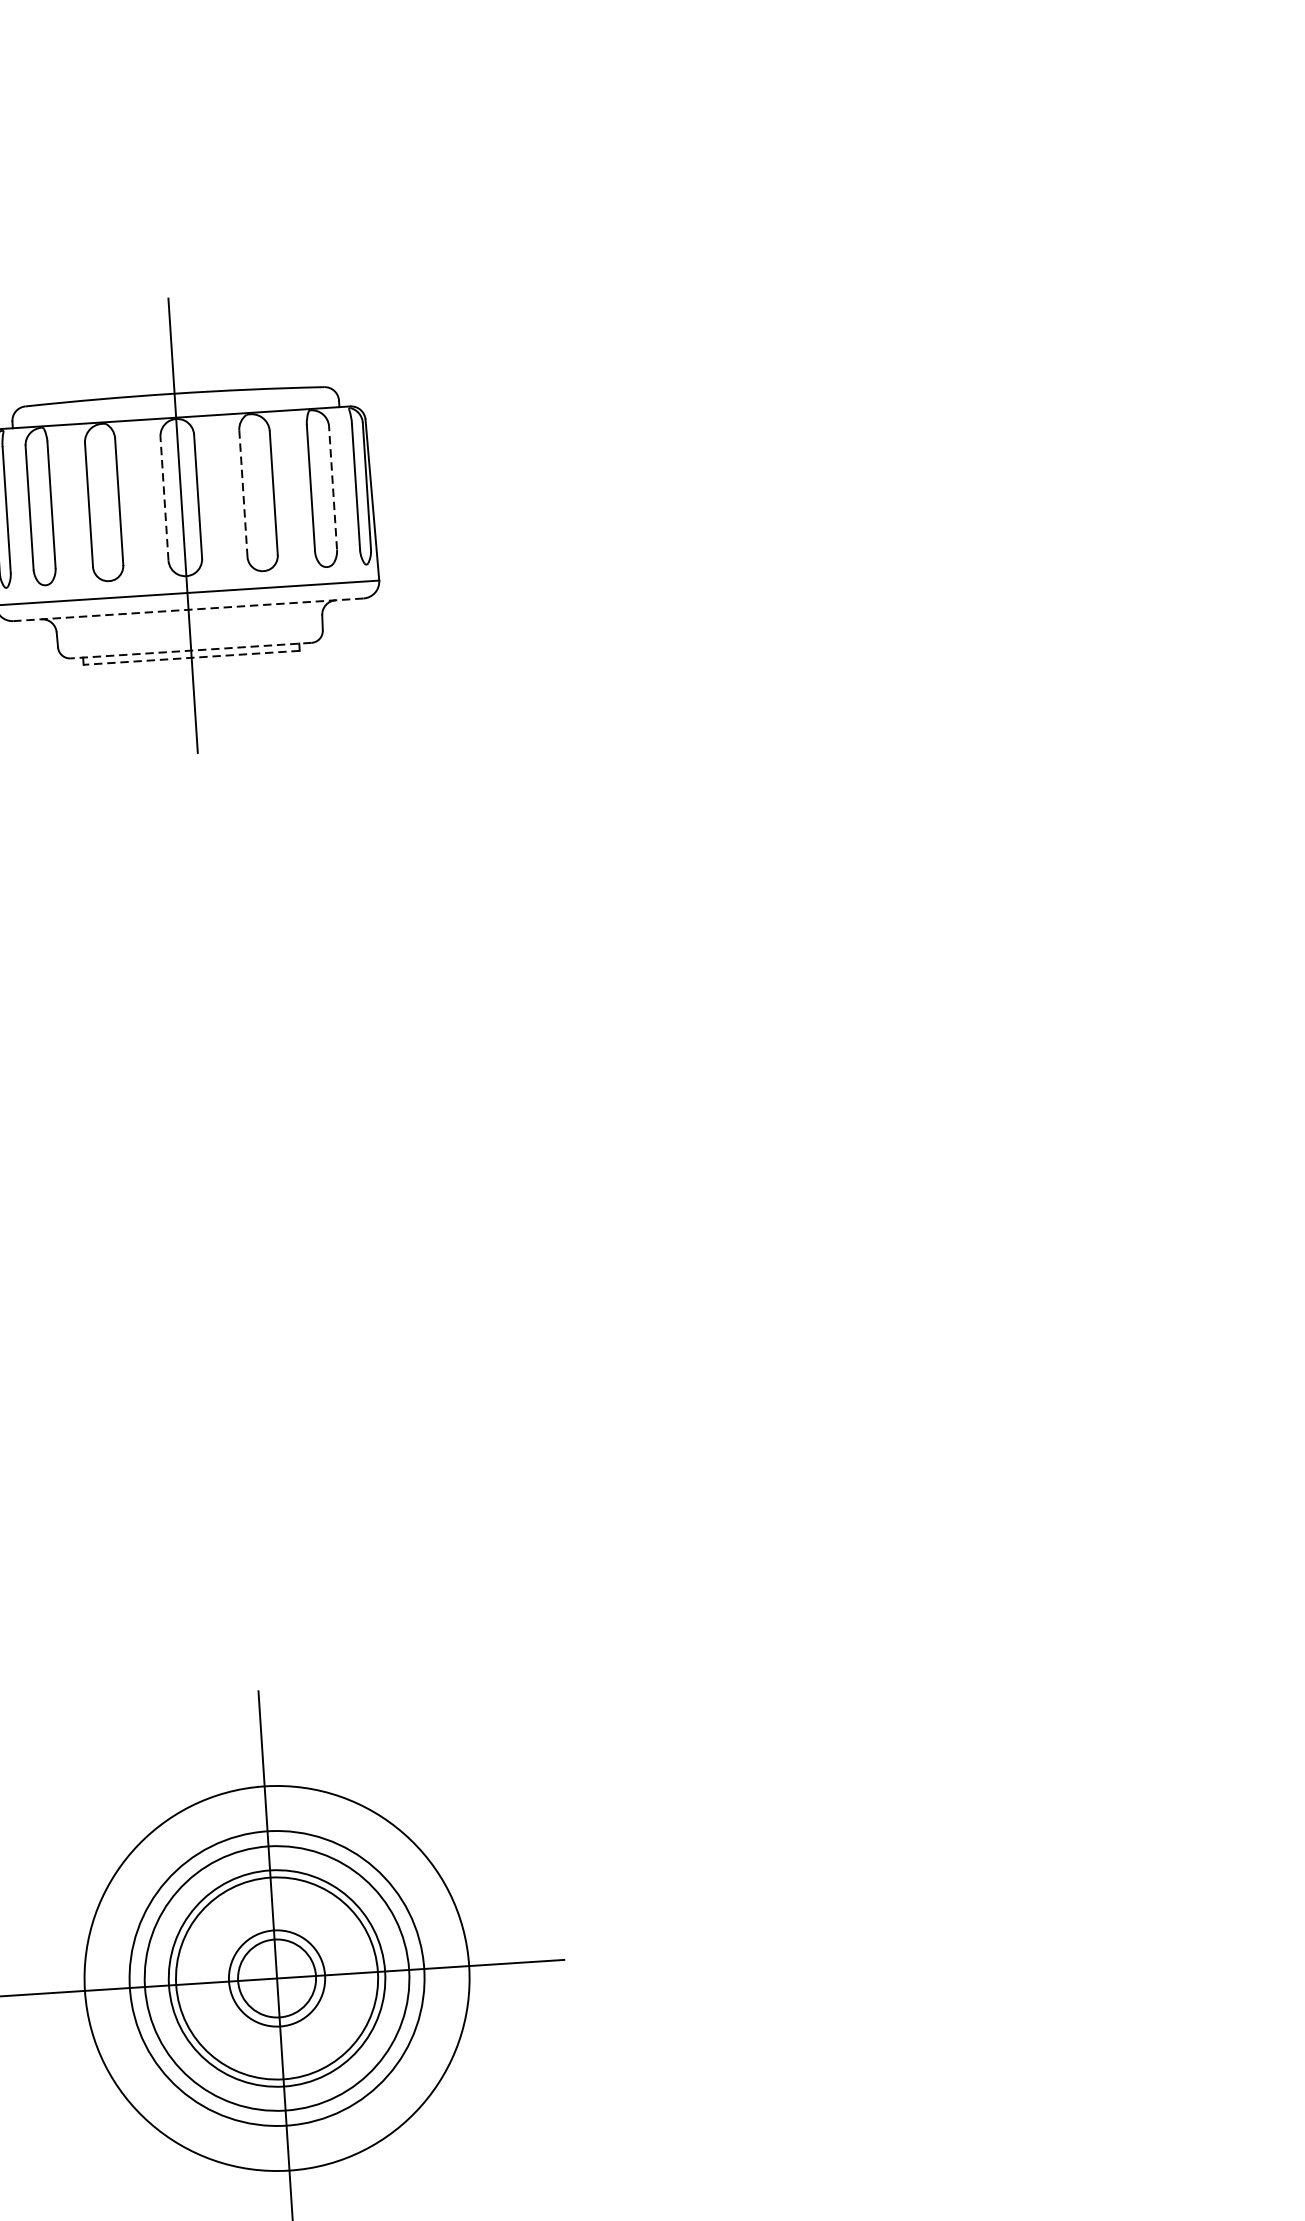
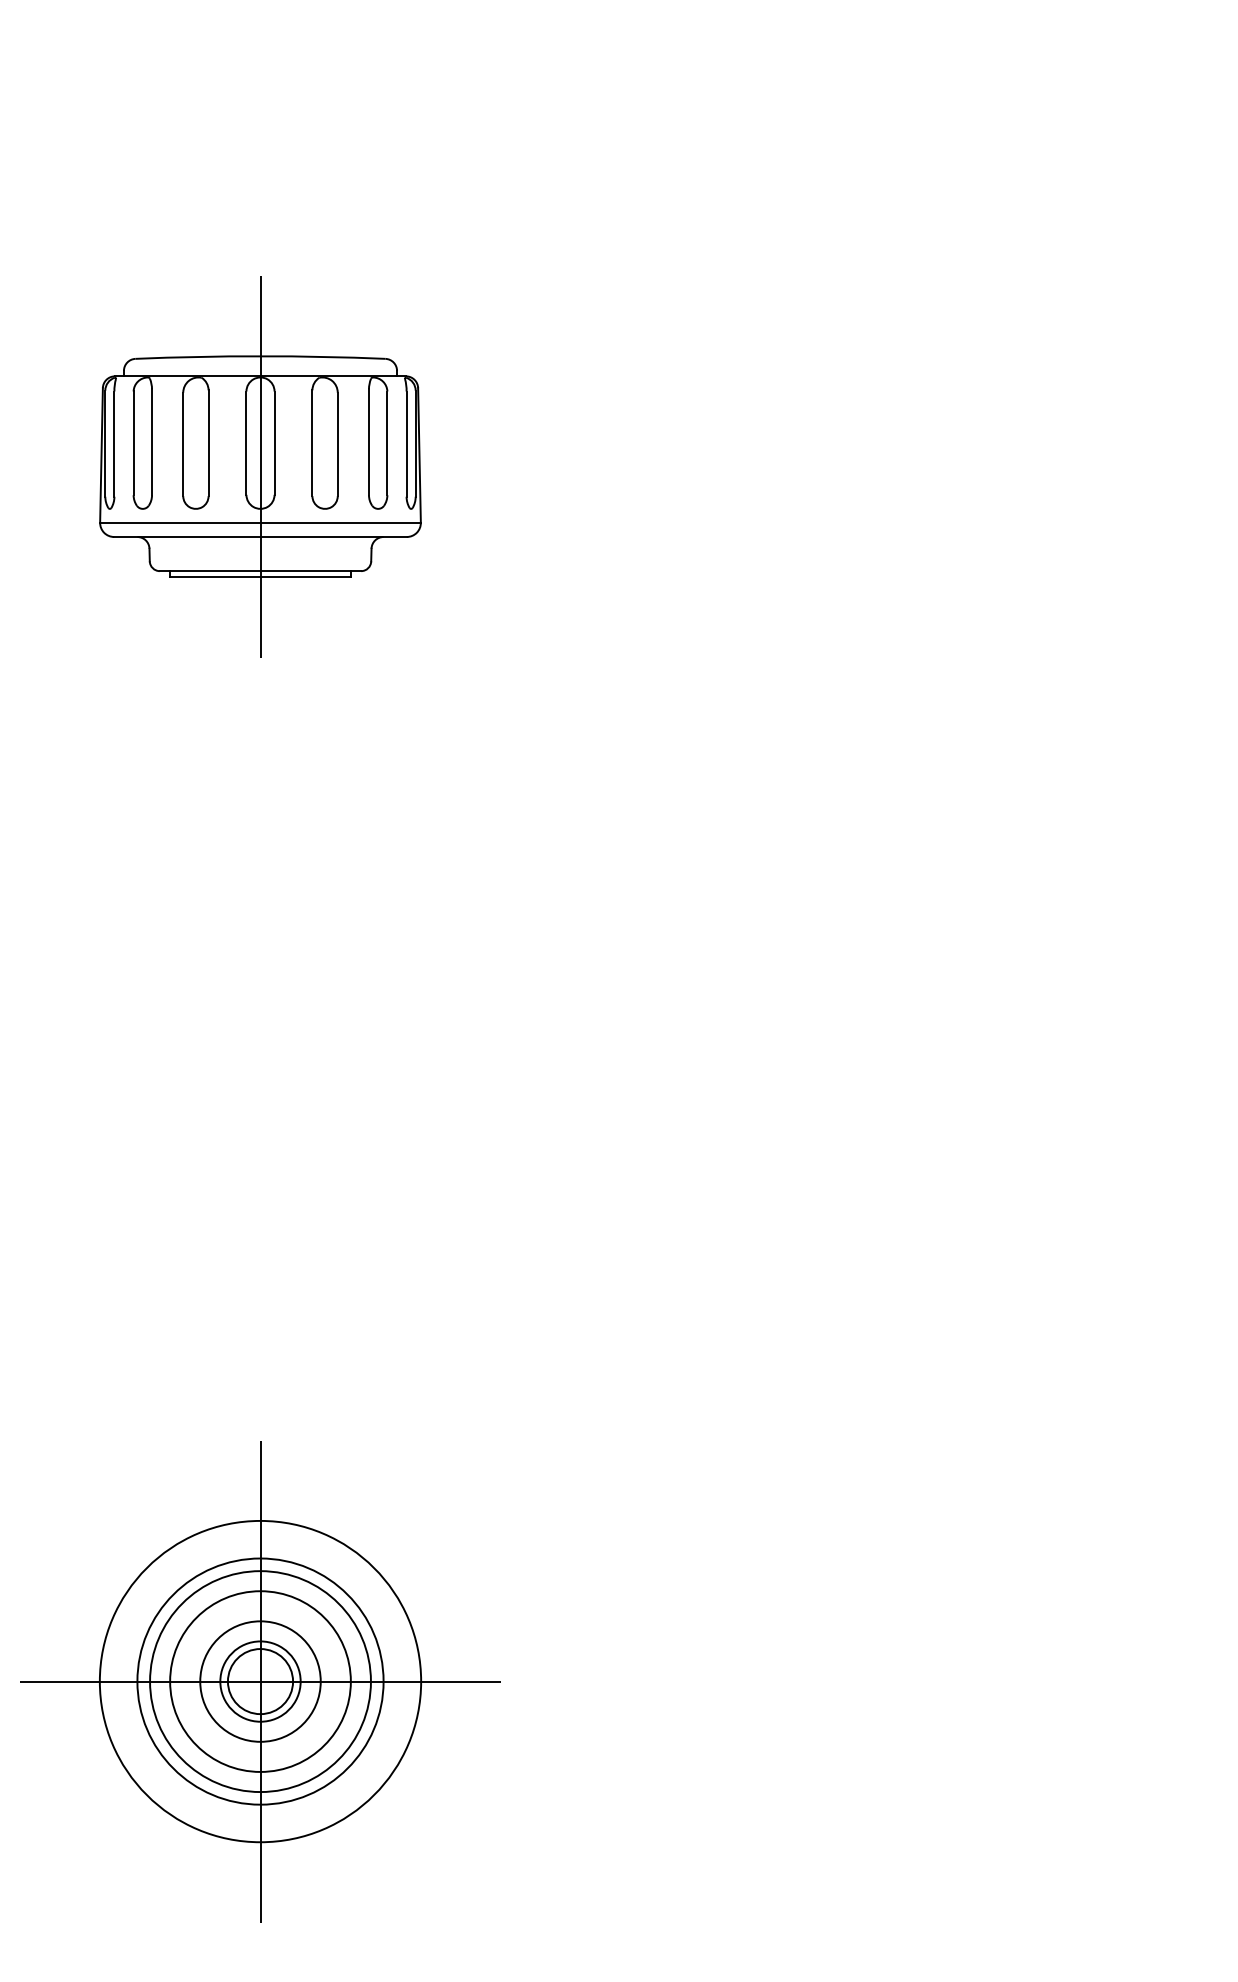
line: (333, 488) -> (387, 443), dashed -> solid
line: (243, 493) -> (312, 443), dashed -> solid
line: (164, 499) -> (246, 443), dashed -> solid
line: (188, 610) -> (260, 537), dashed -> solid
line: (191, 651) -> (260, 571), dashed -> solid
line: (191, 658) -> (260, 577), dashed -> solid
circle: (277, 1978) -> (260, 1681), size x0.71

